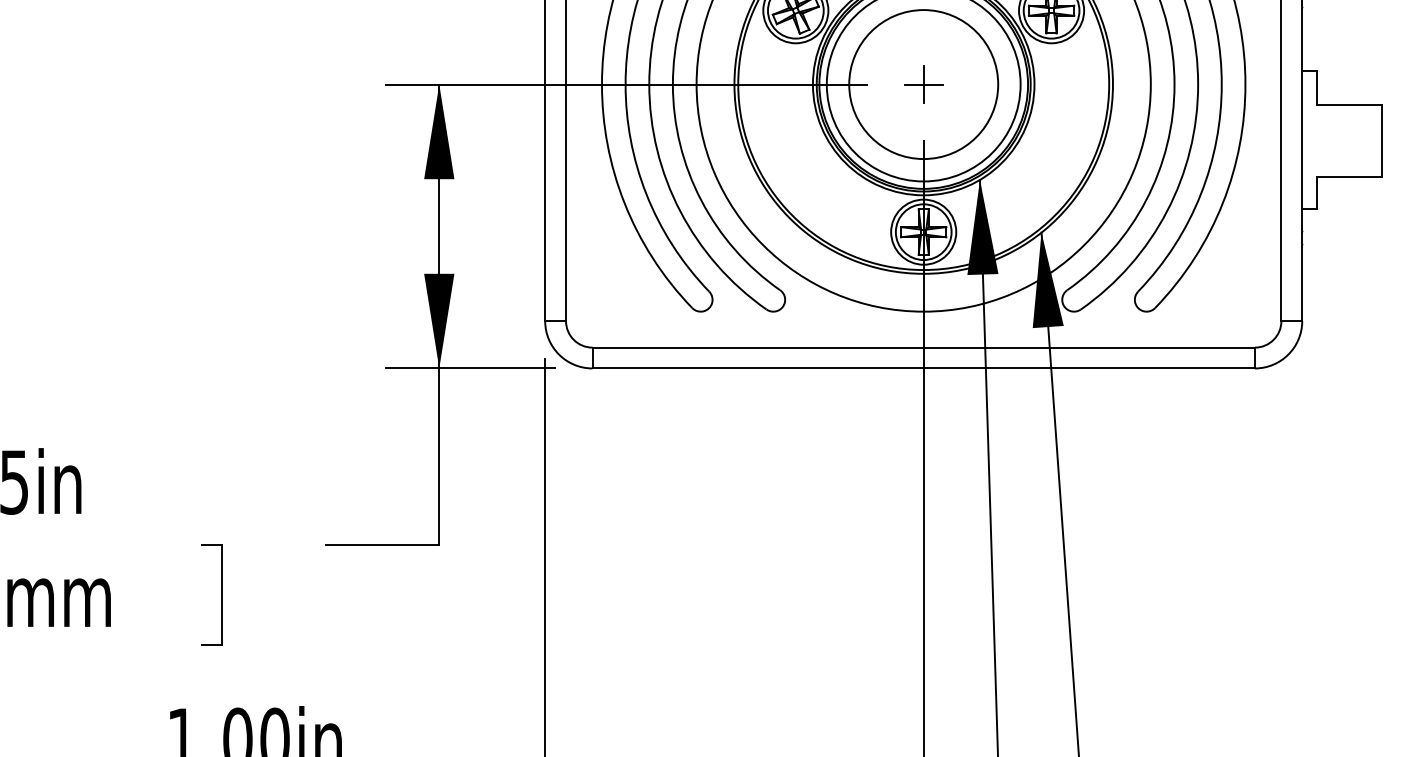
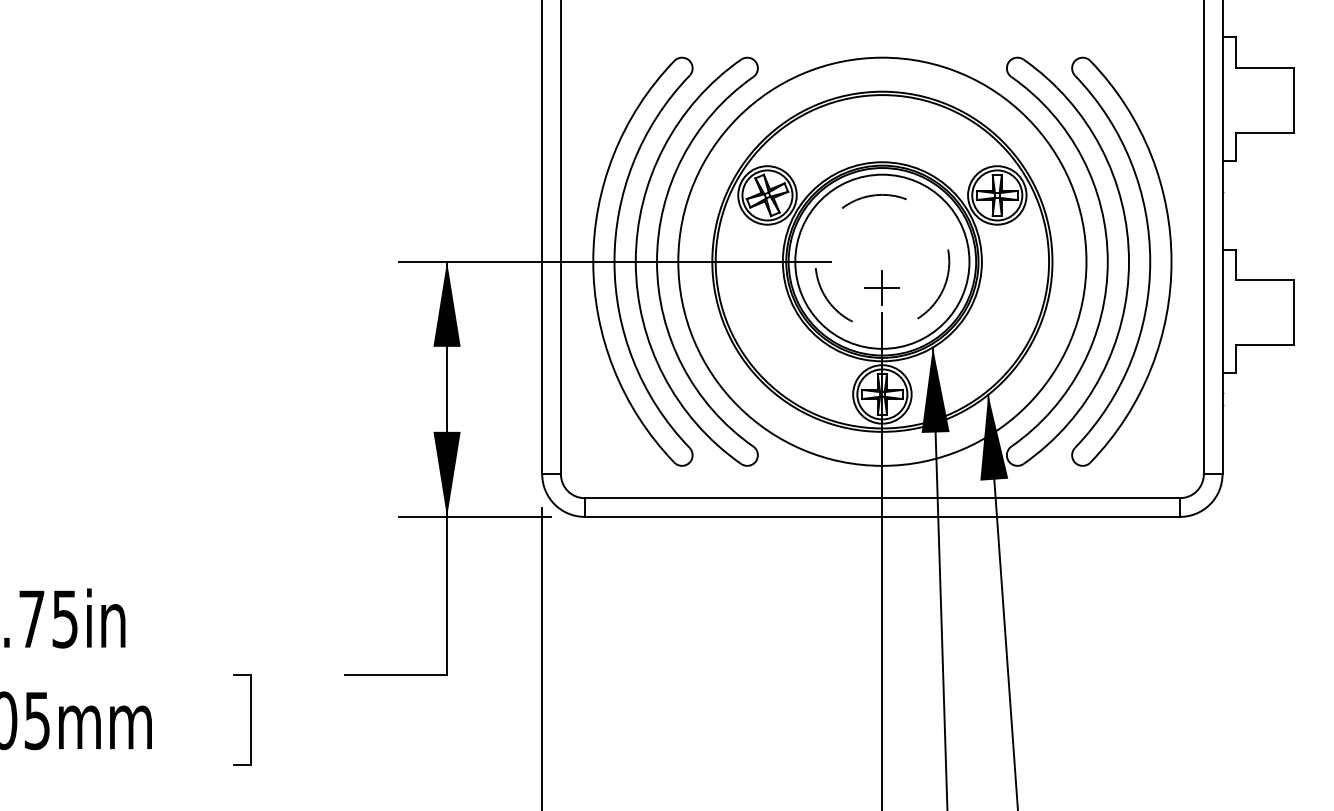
part: (922, 84) -> (881, 287), moved
circle: (923, 84) -> (882, 261), solid -> dashed

